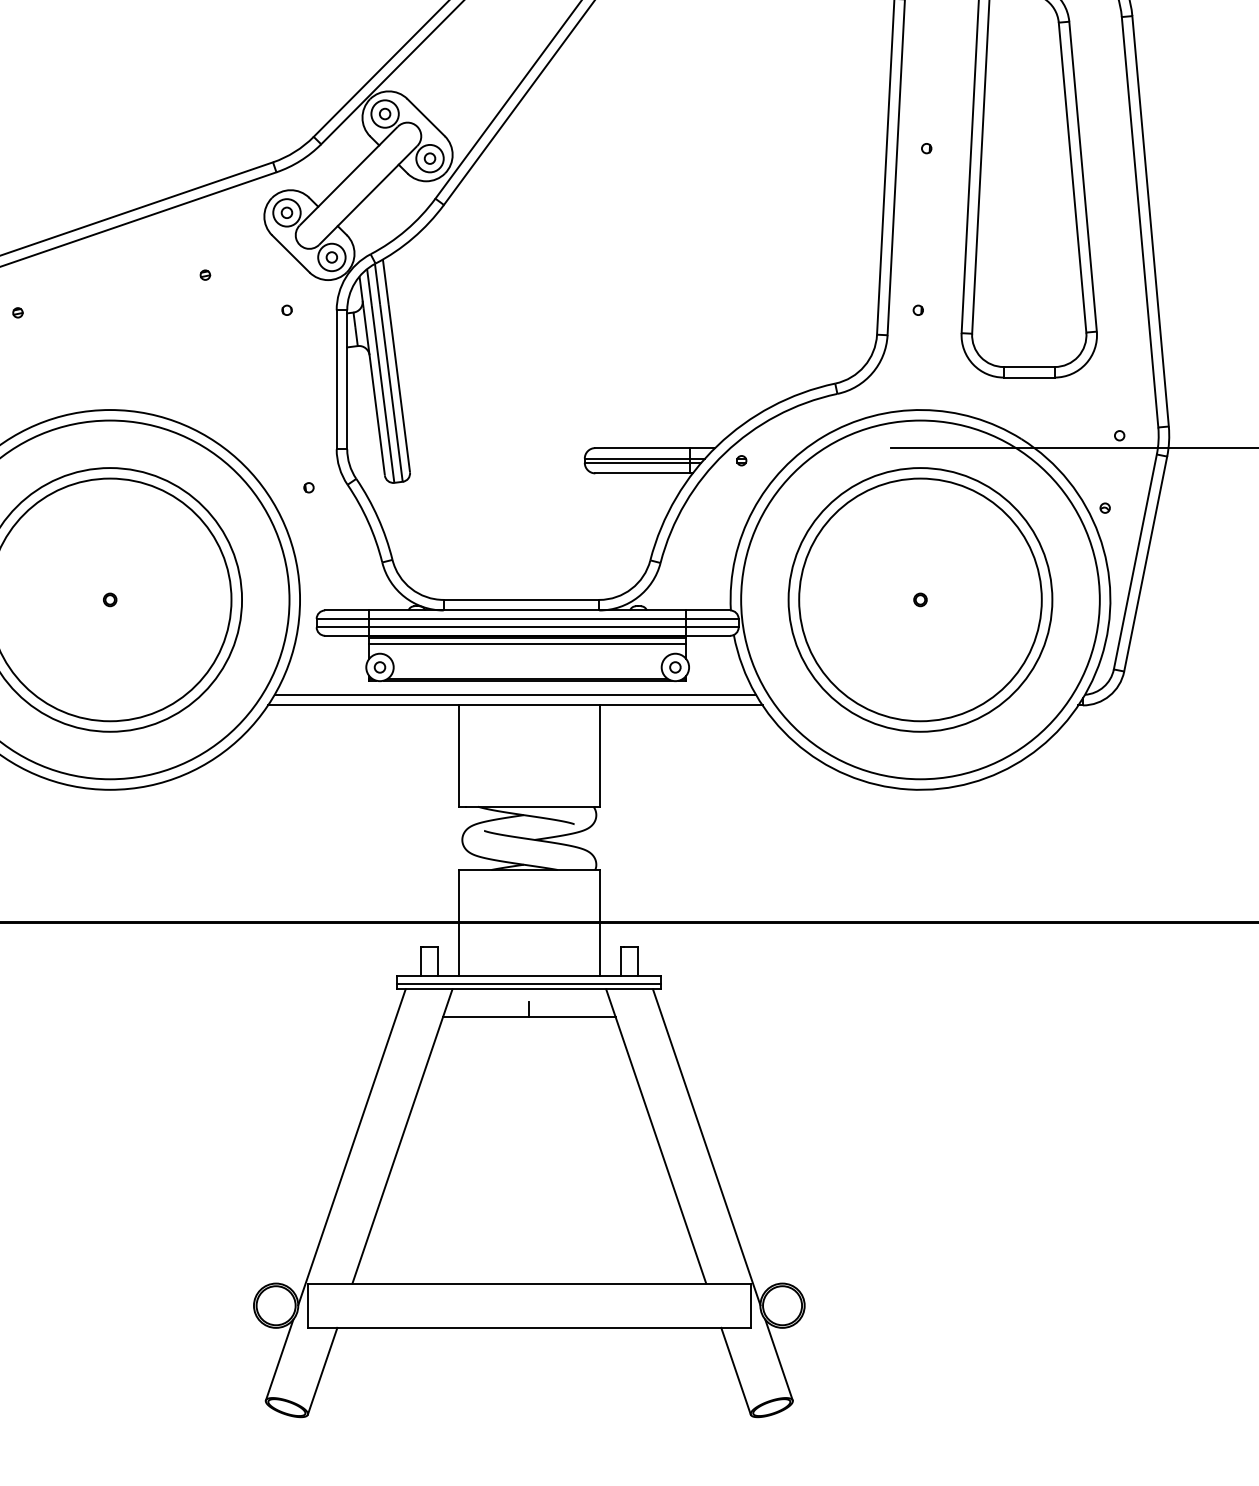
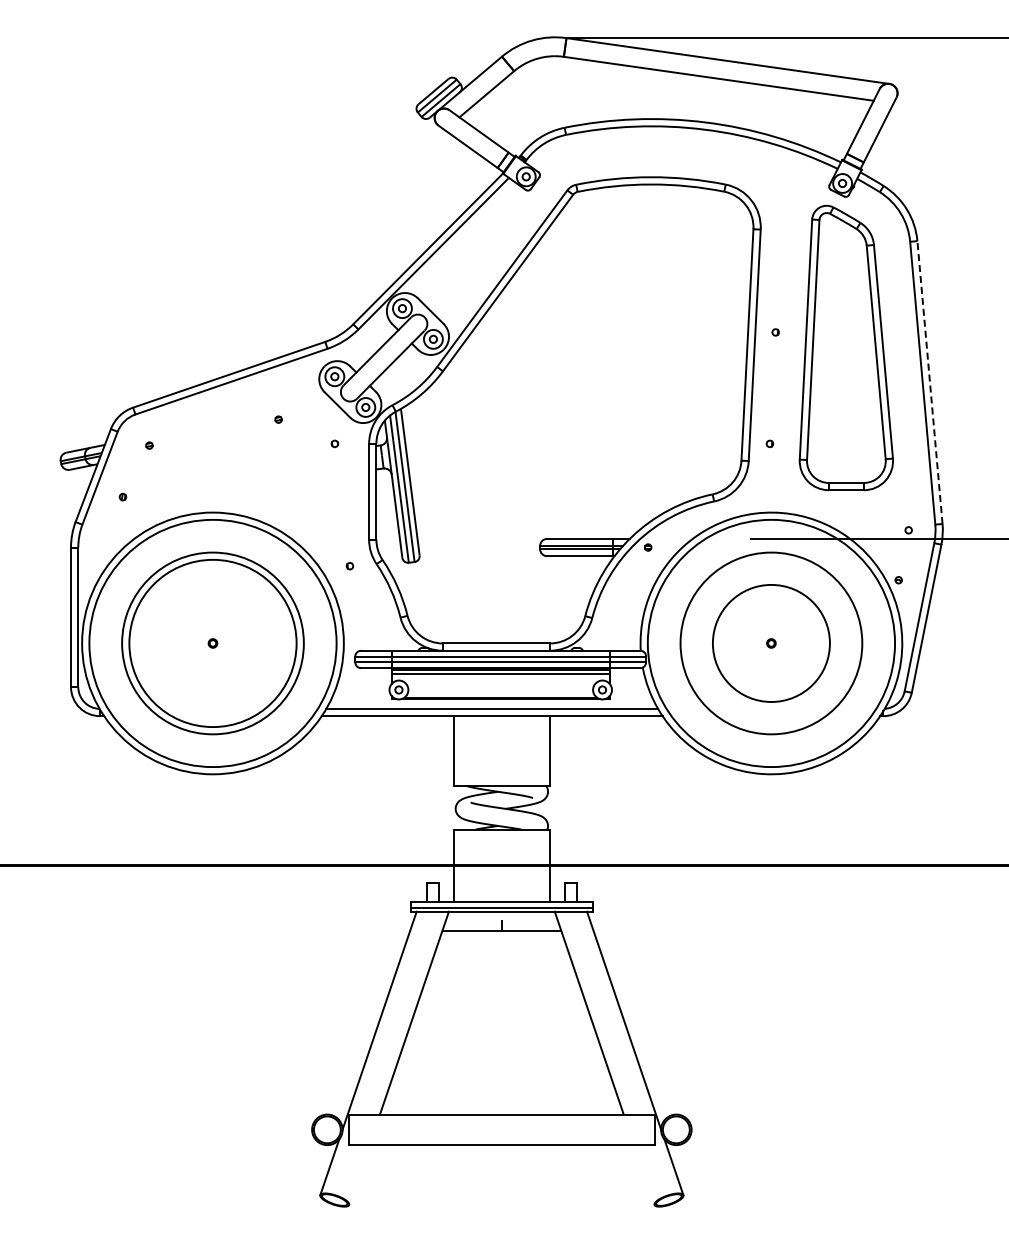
line: (1149, 221) -> (929, 382), solid -> dashed
circle: (920, 599) -> (771, 643), size x0.7
line: (322, 1370) -> (359, 1174), removed
line: (736, 1370) -> (644, 1174), removed

